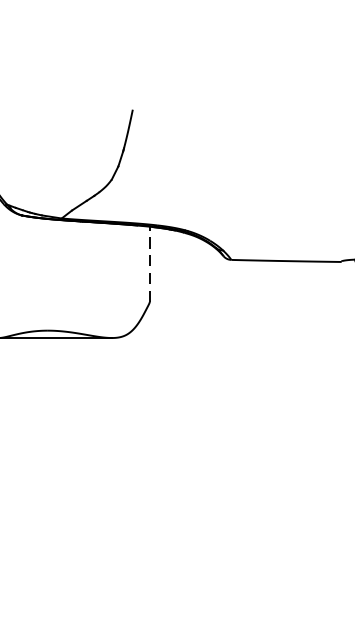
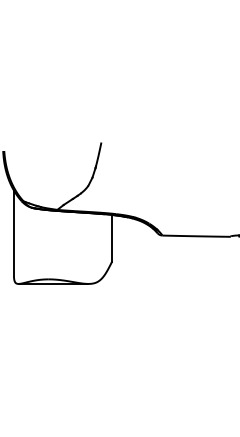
line: (149, 263) -> (111, 237), dashed -> solid

